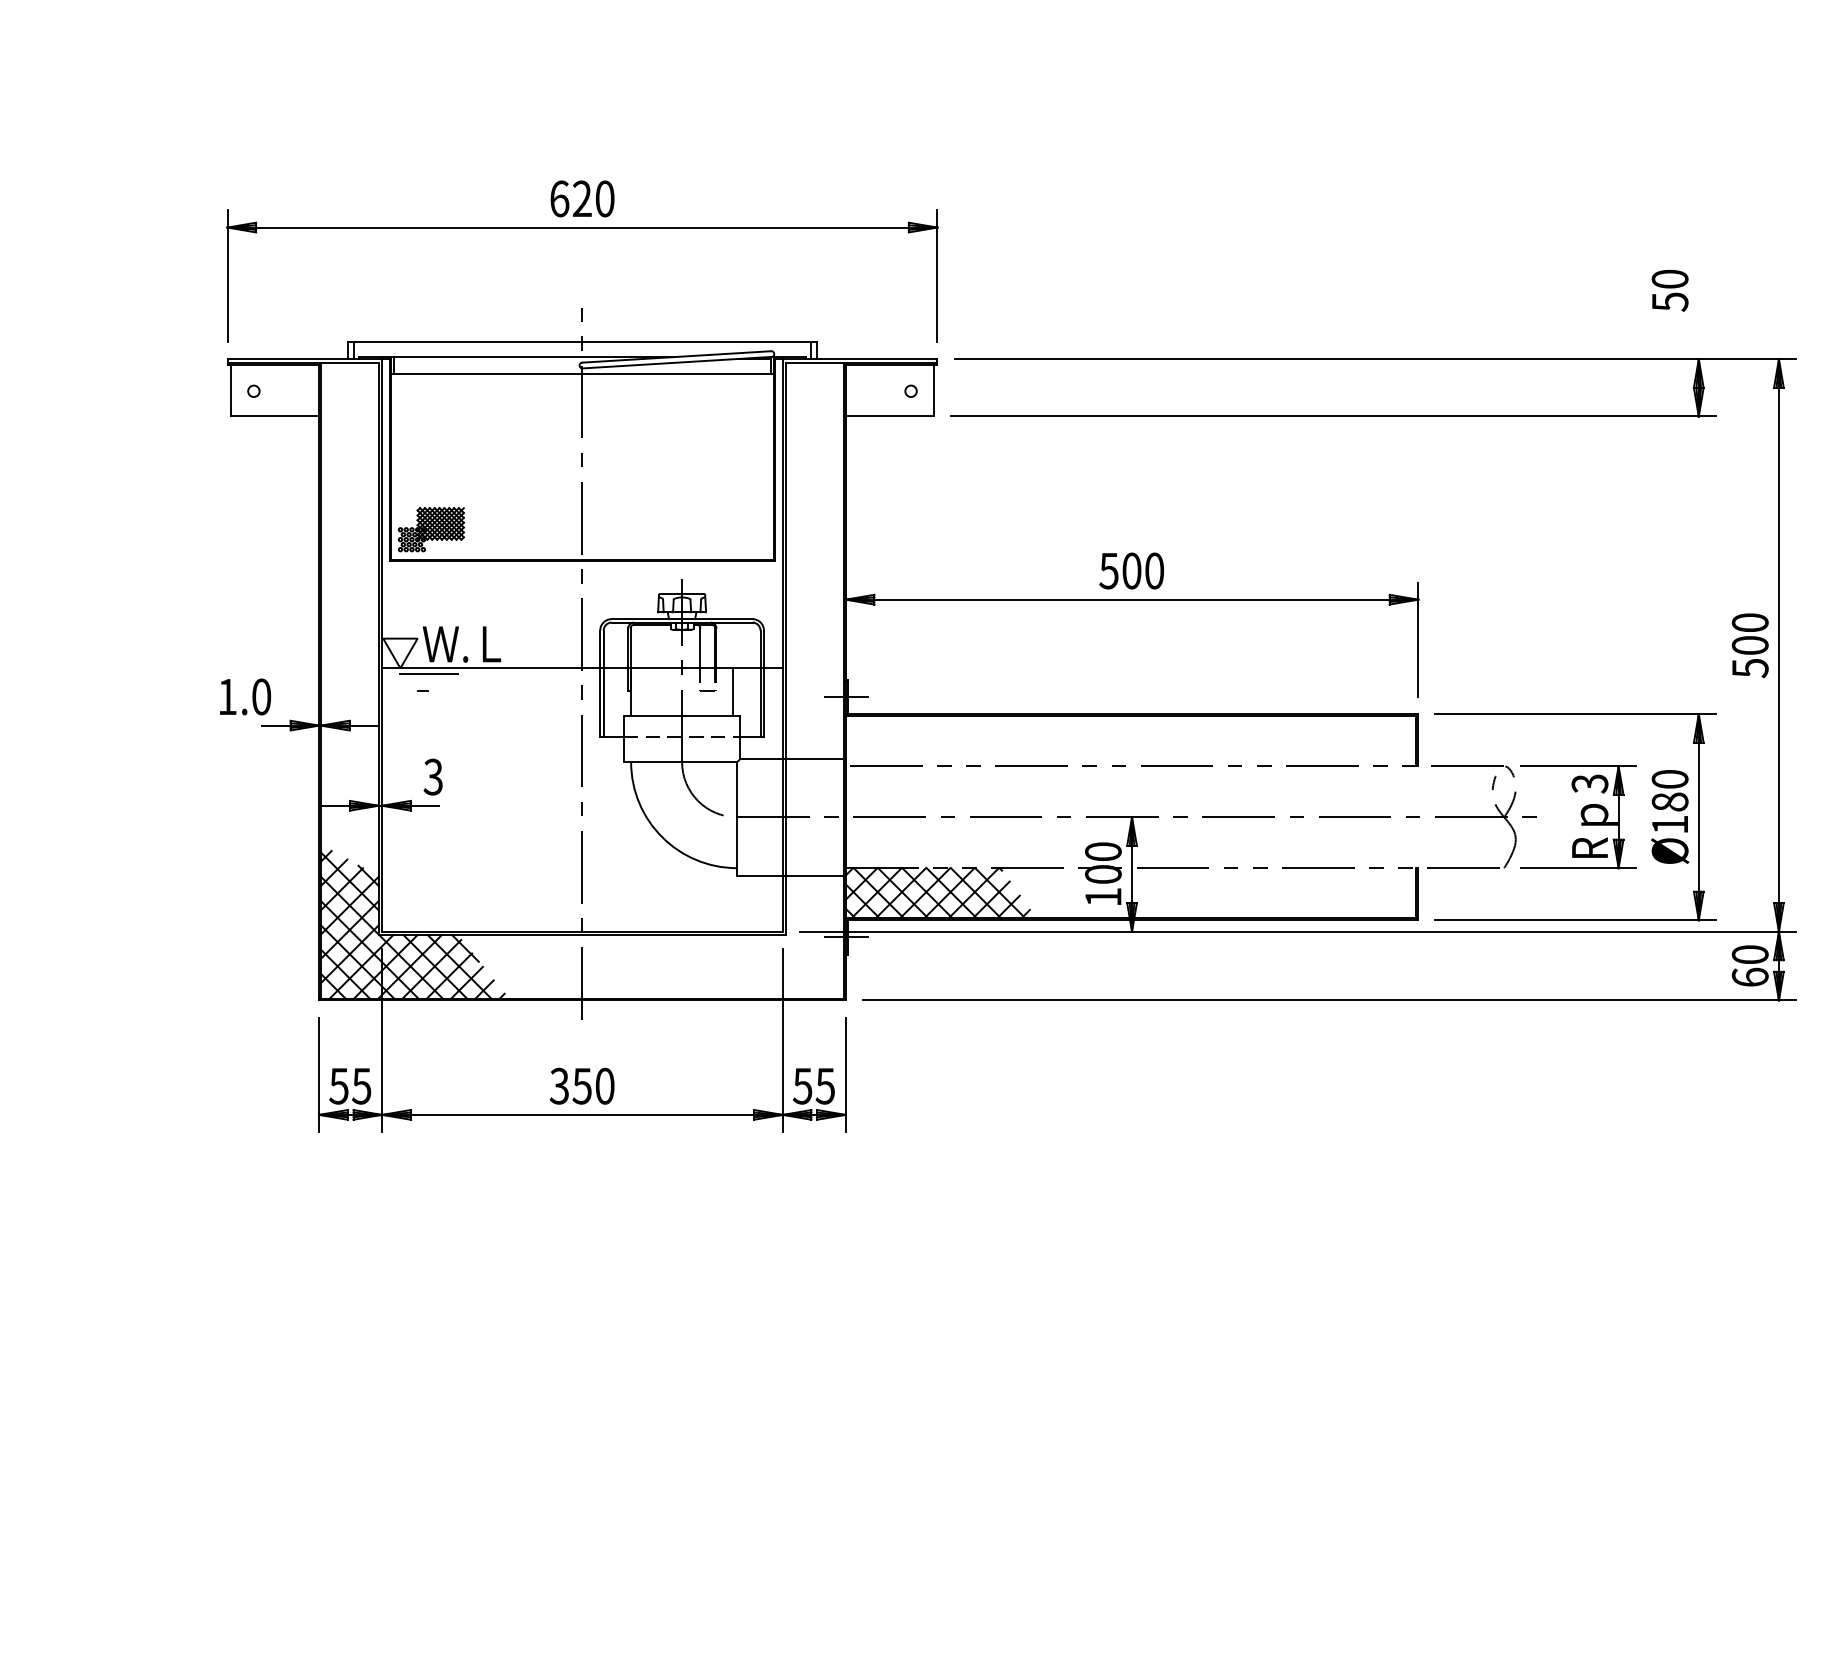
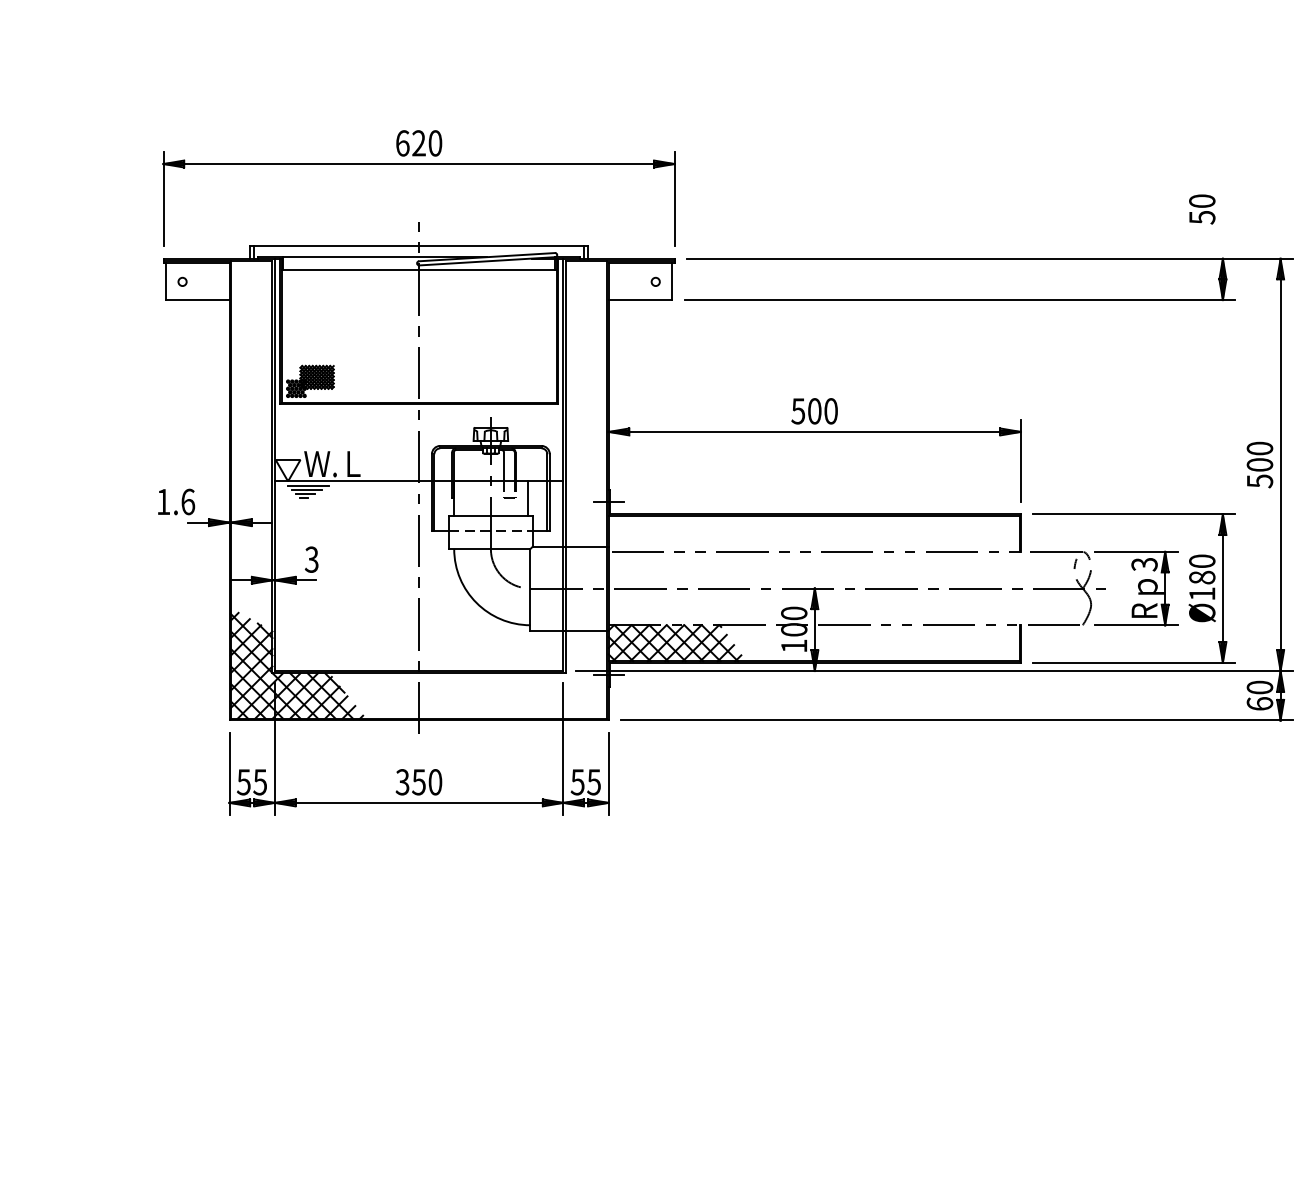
line: (426, 679) -> (306, 489), added
line: (424, 685) -> (305, 493), added
text: (261, 696) -> (188, 501), 1.0 -> 1.6

